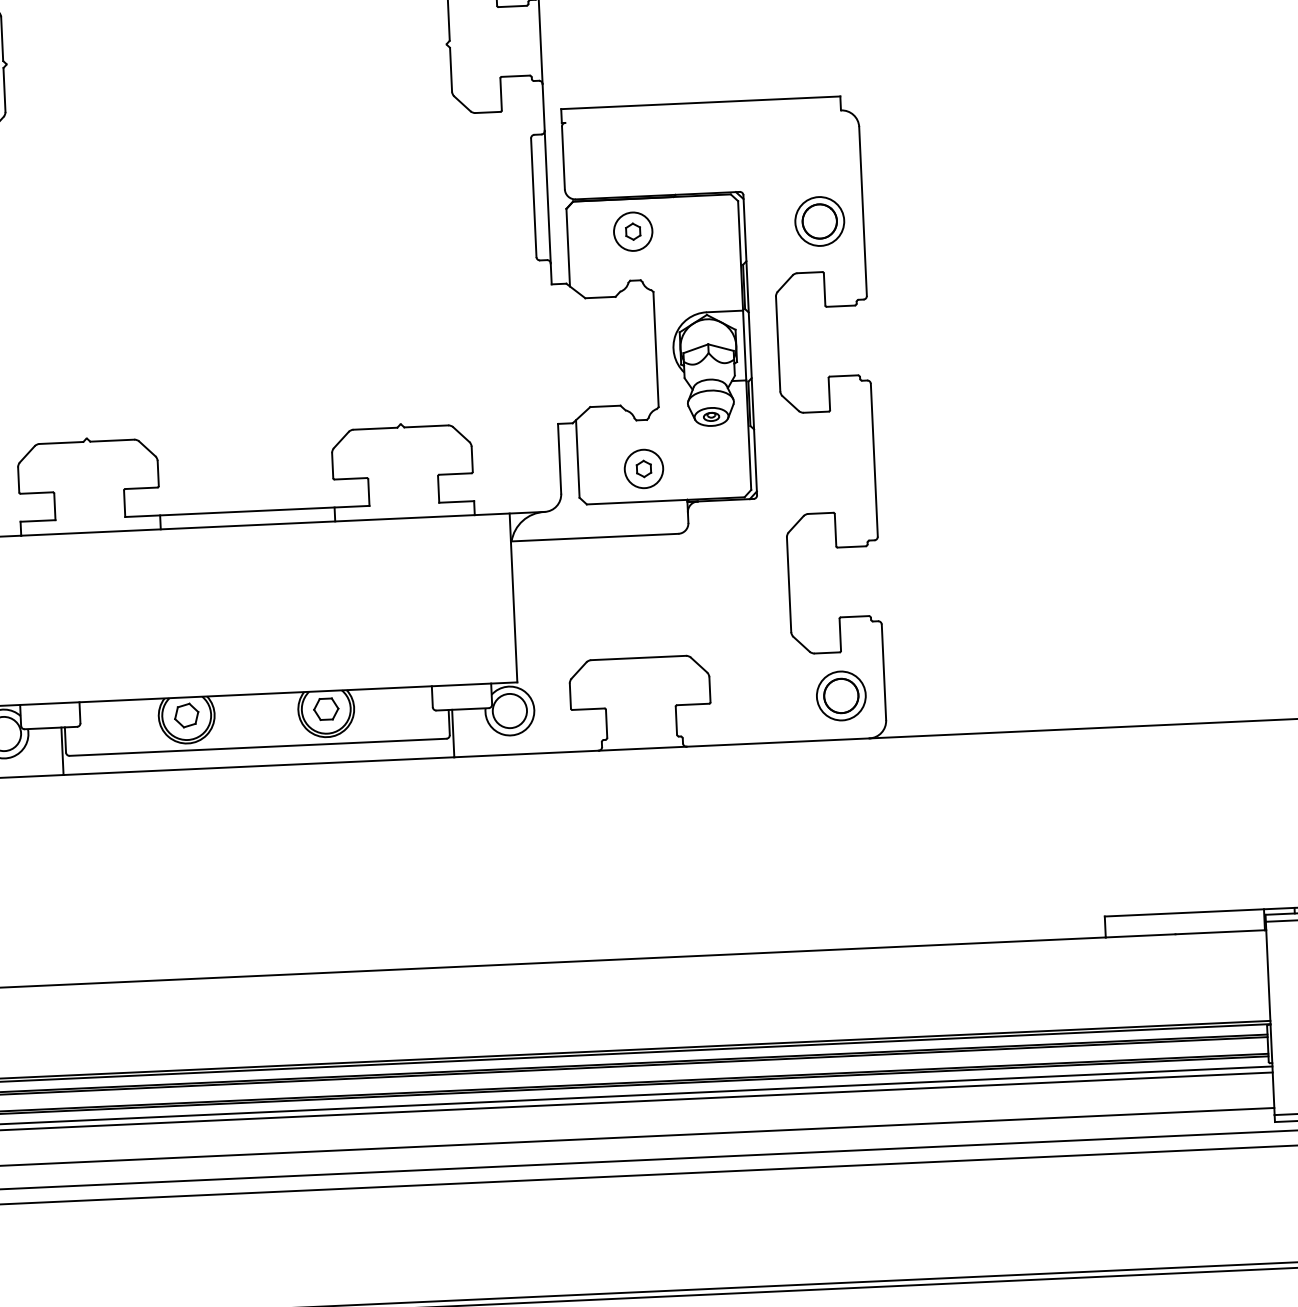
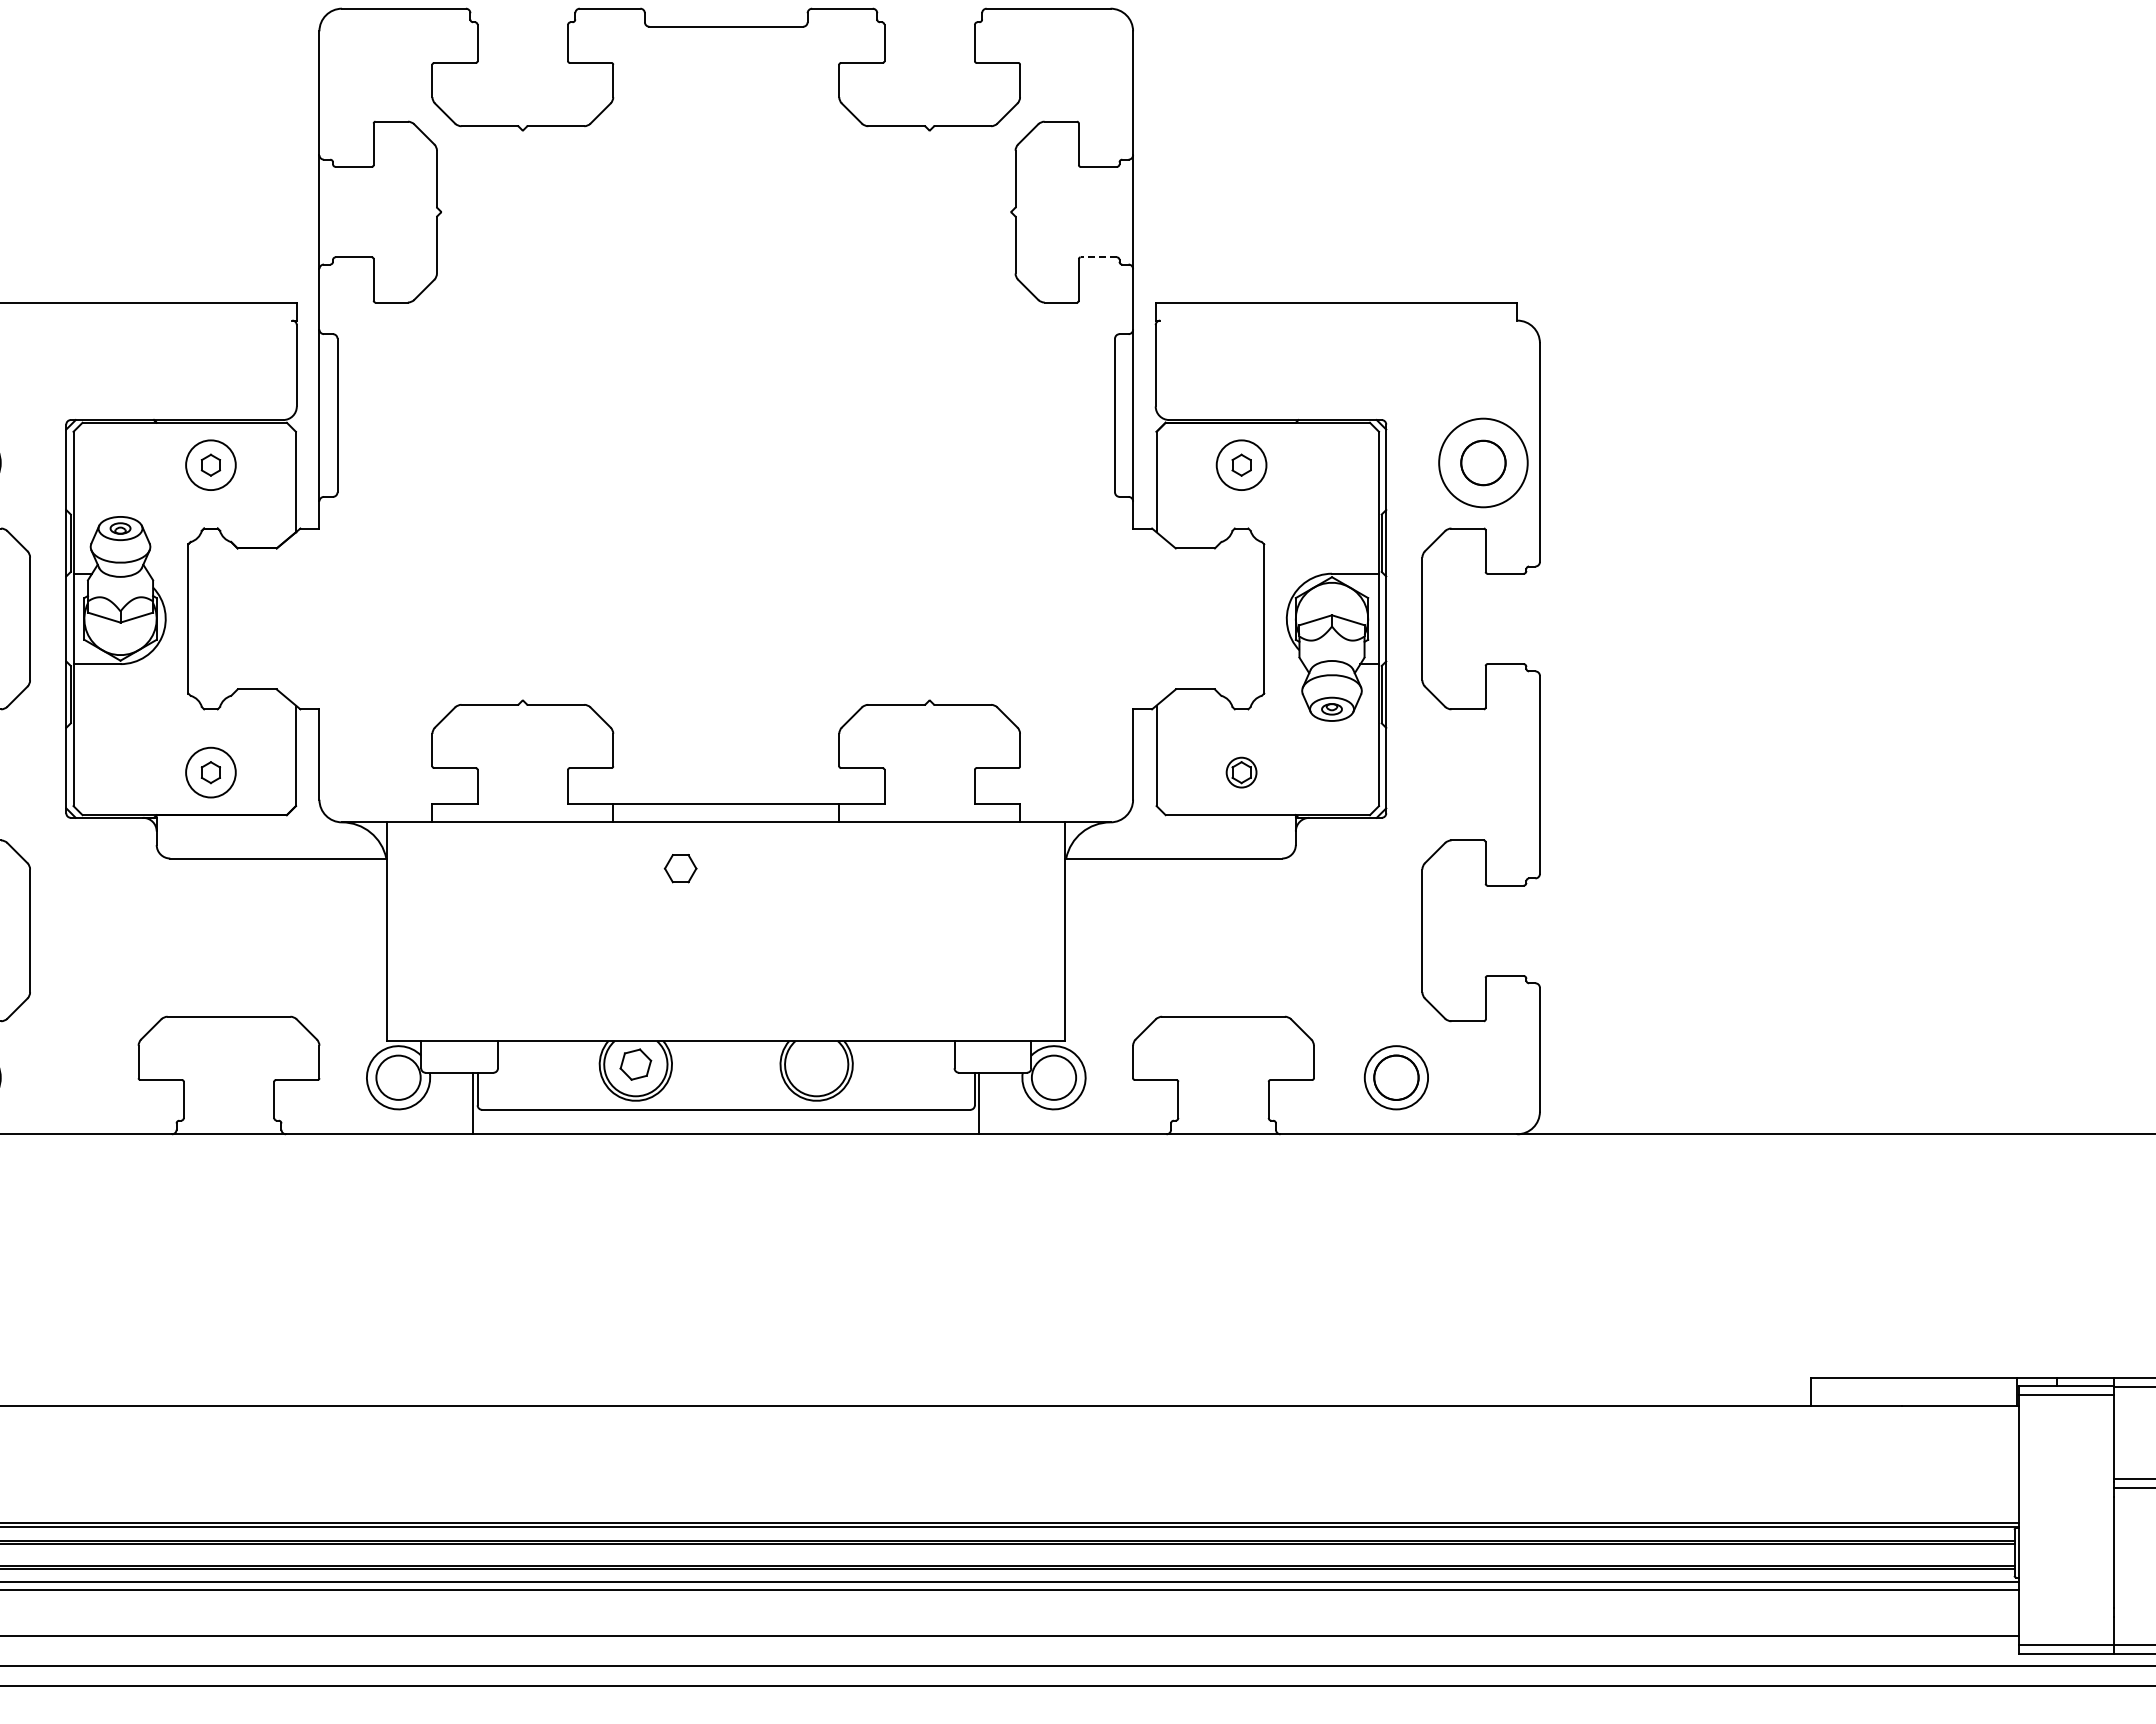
line: (515, 76) -> (1098, 257), solid -> dashed
circle: (819, 221) -> (1483, 462), size x1.4
circle: (643, 468) -> (1241, 772), size x0.6
part: (840, 695) -> (1395, 1077), moved
part: (326, 709) -> (680, 868), moved

